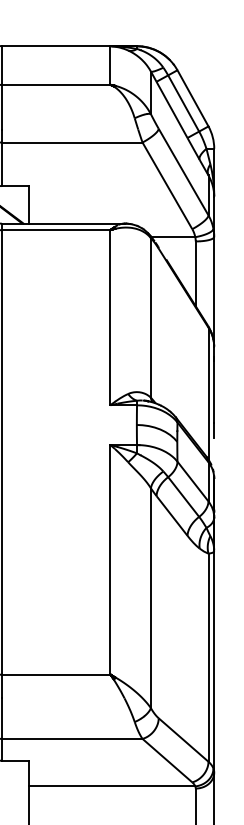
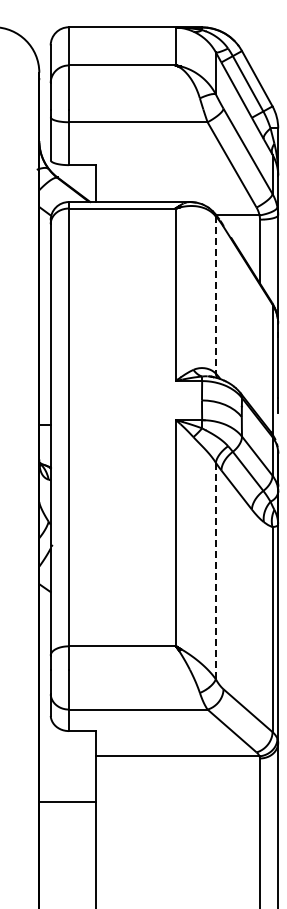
line: (150, 318) -> (215, 295), solid -> dashed
line: (150, 598) -> (215, 571), solid -> dashed

